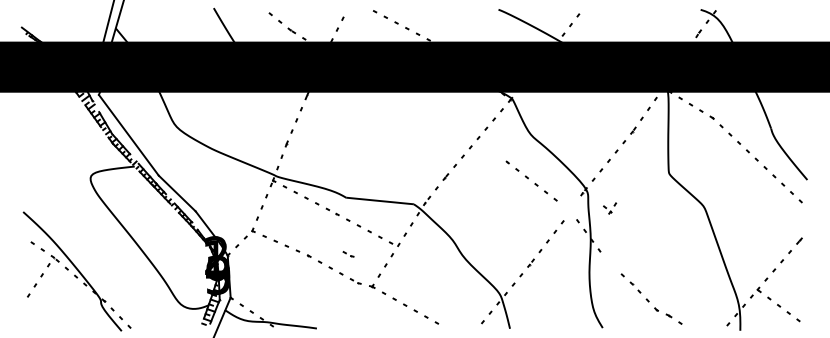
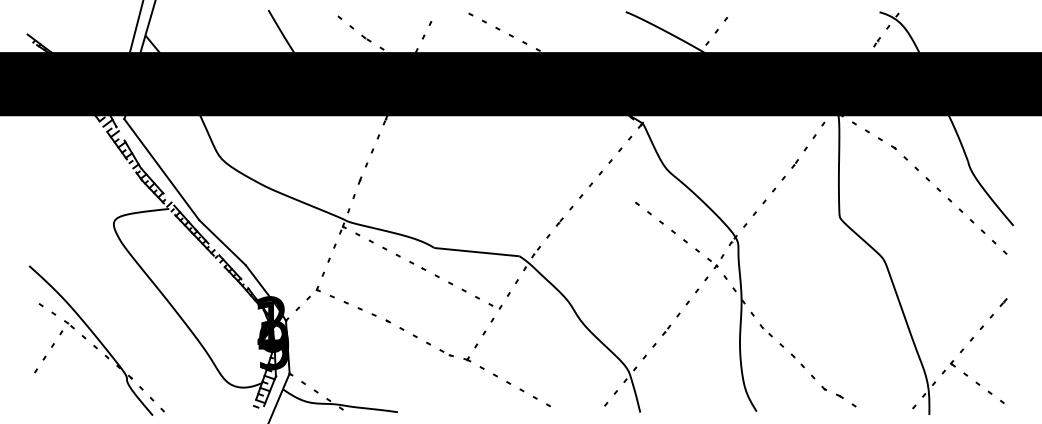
part: (609, 208) -> (715, 261), moved
part: (348, 253) -> (437, 318), removed
part: (609, 263) -> (765, 330), added

